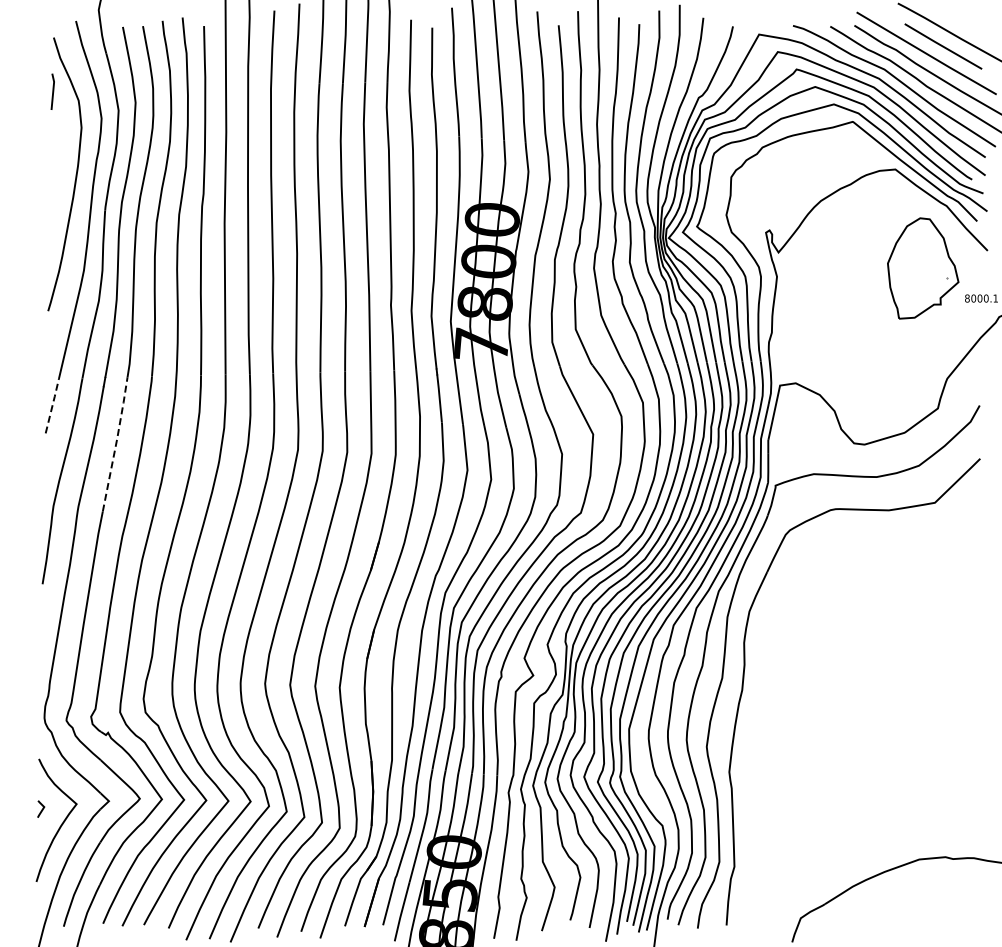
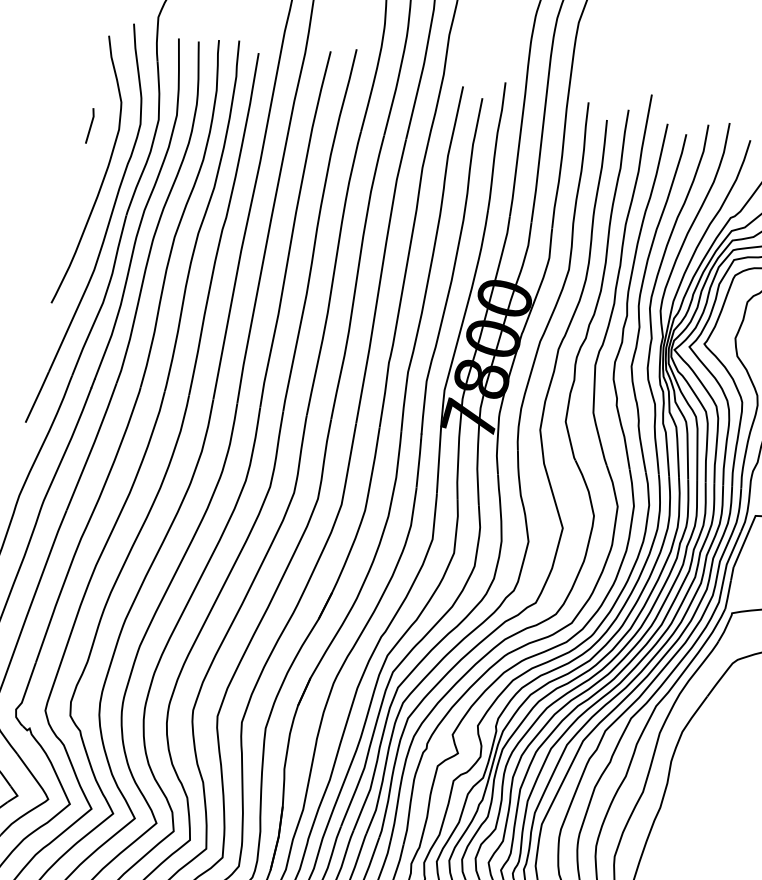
line: (52, 91) -> (90, 125), moved
line: (52, 405) -> (37, 396), dashed -> solid
line: (116, 442) -> (93, 445), dashed -> solid

